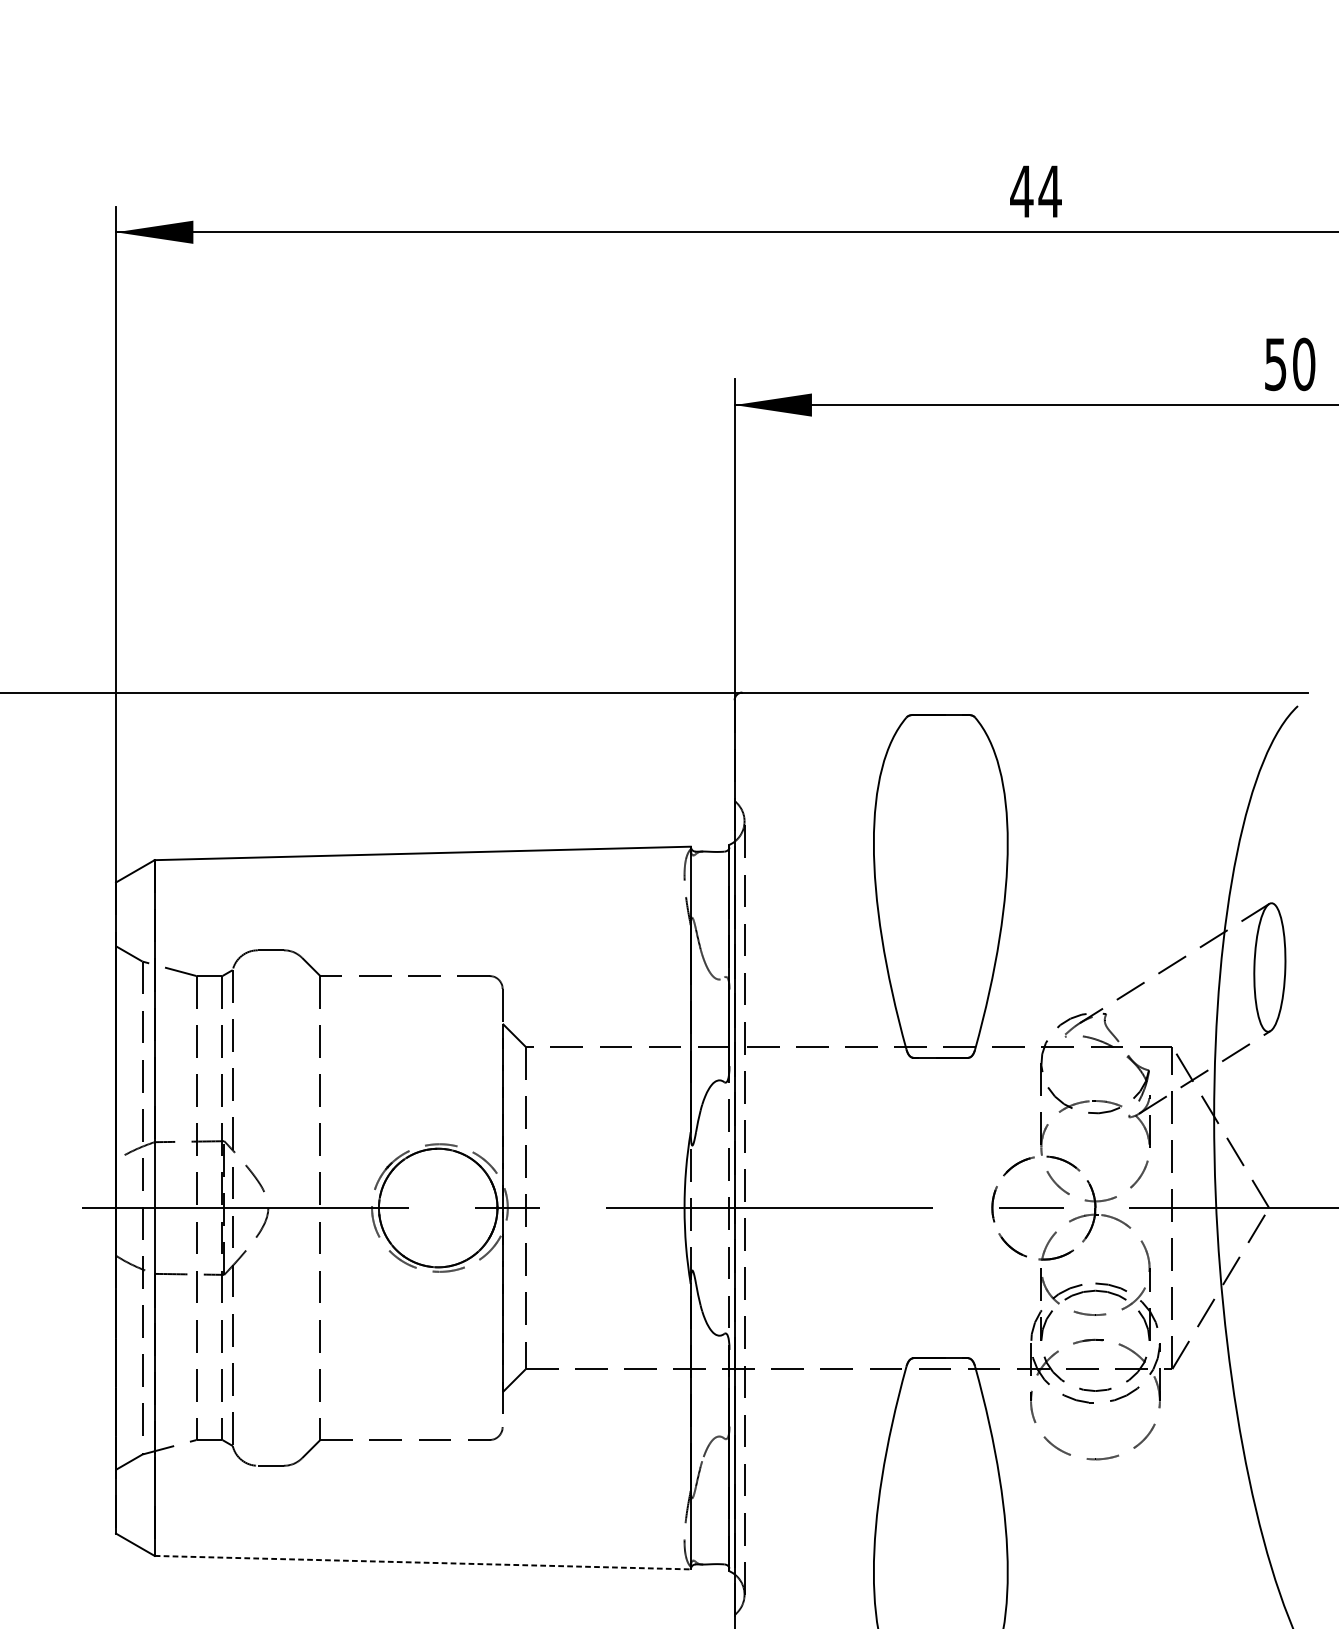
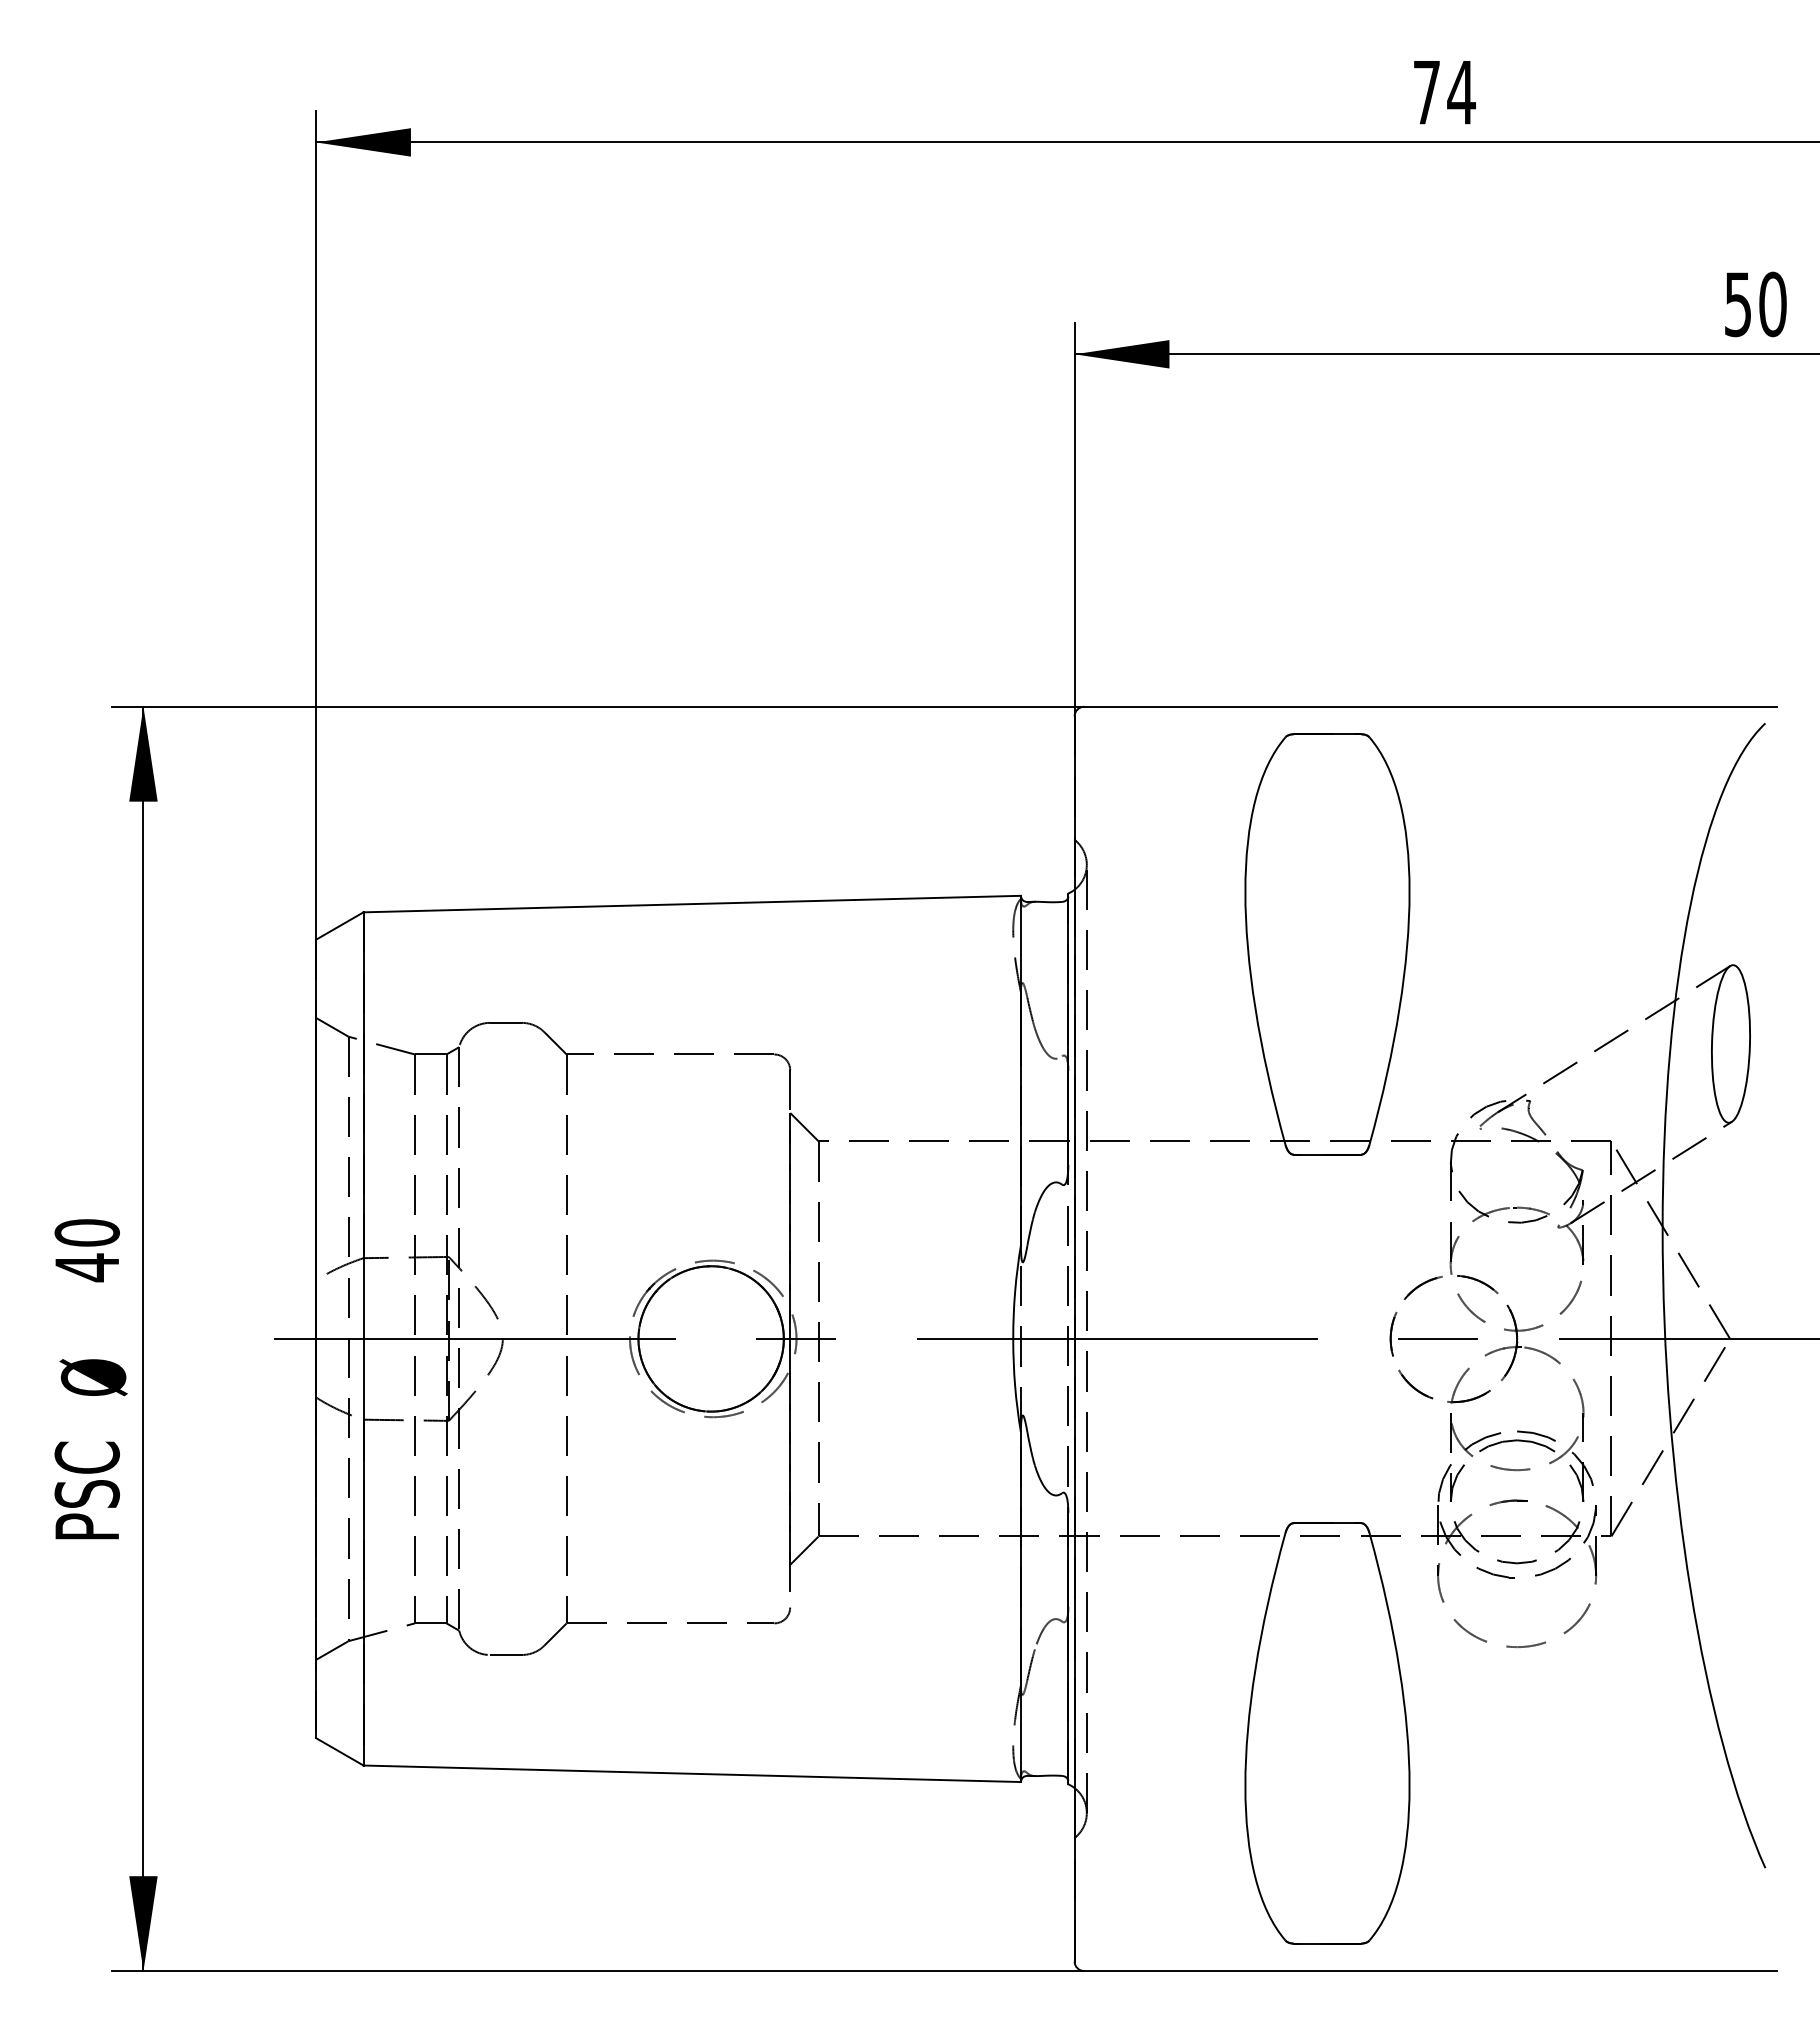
text: (1021, 191) -> (1426, 92), 44 -> 74
line: (422, 1562) -> (692, 1773), dashed -> solid

